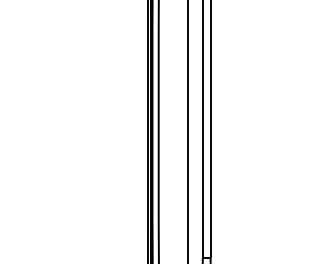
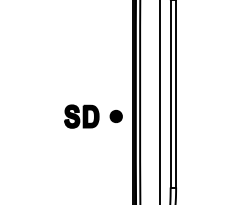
part: (91, 155) -> (93, 116), added

